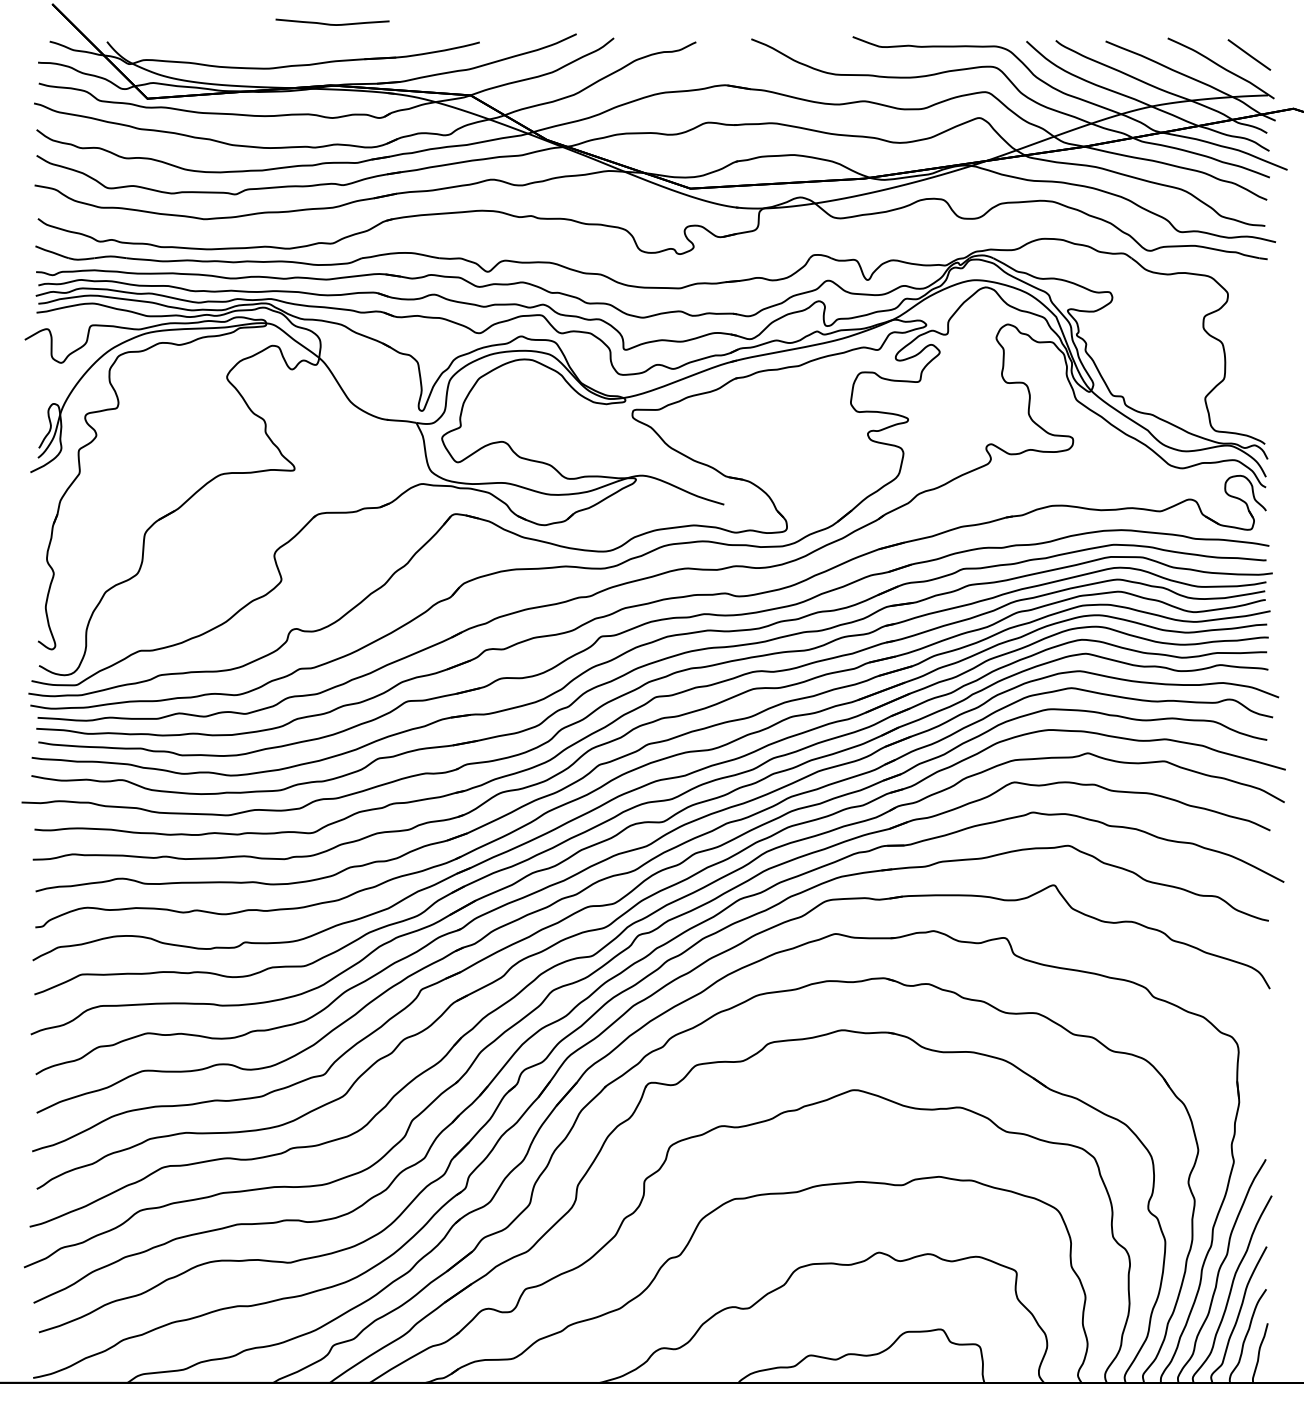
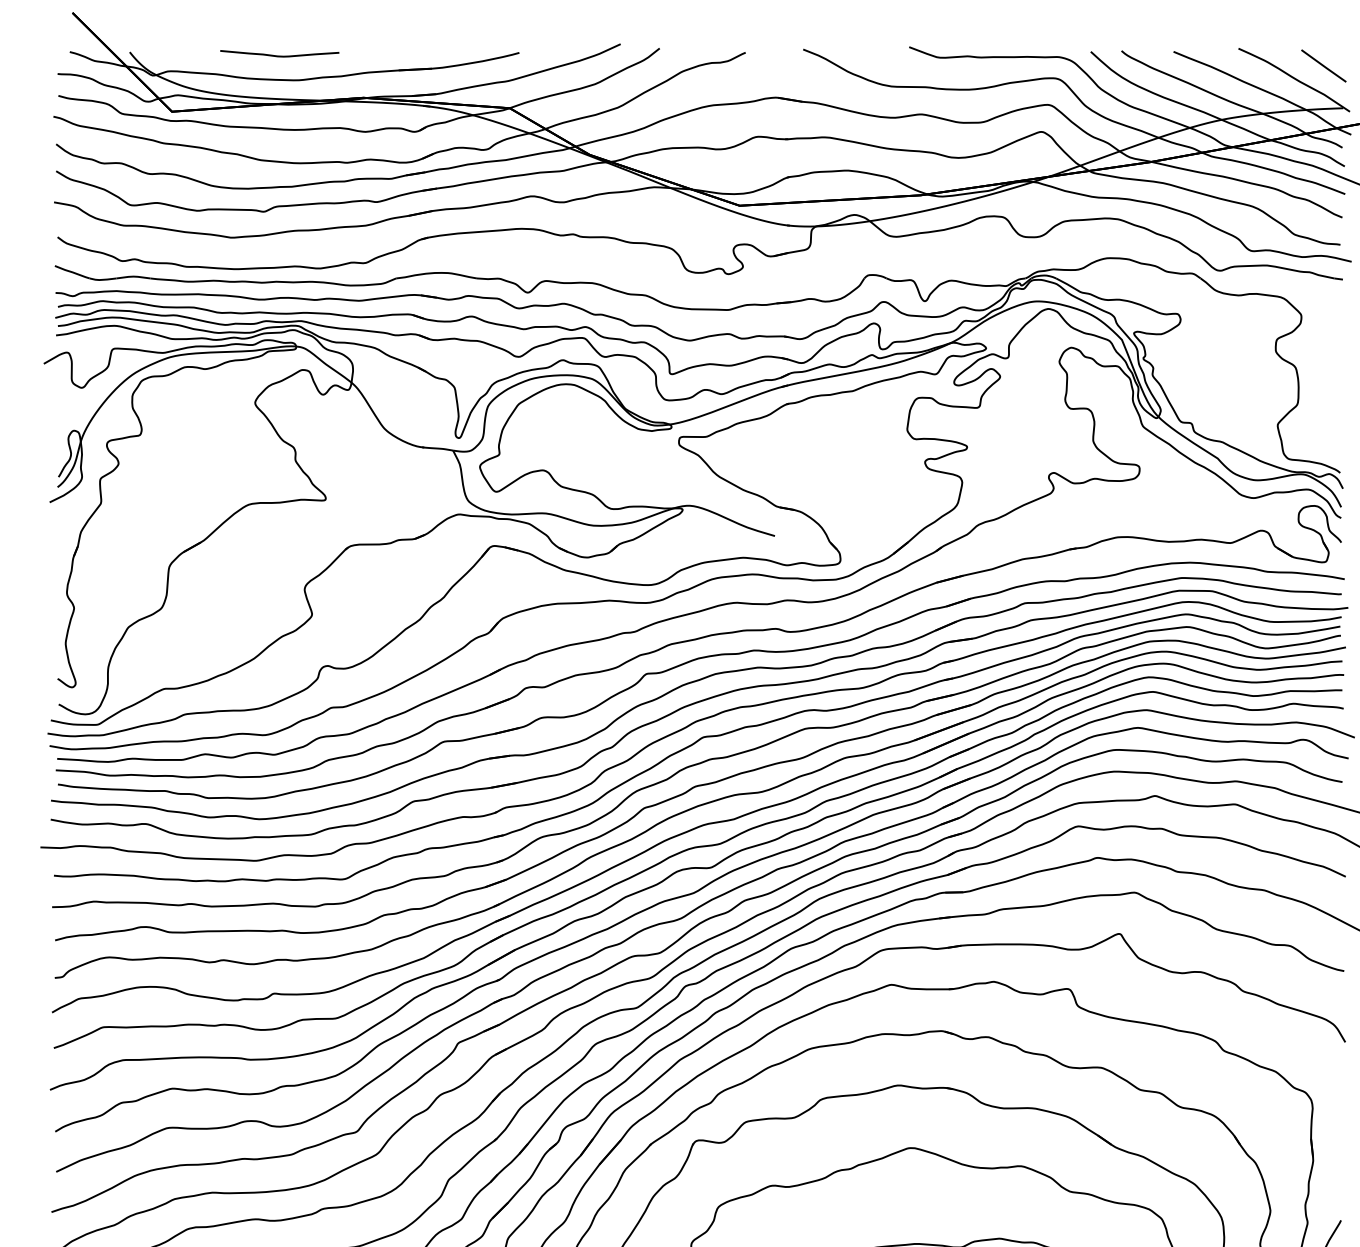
curve: (330, 23) -> (277, 55), moved

